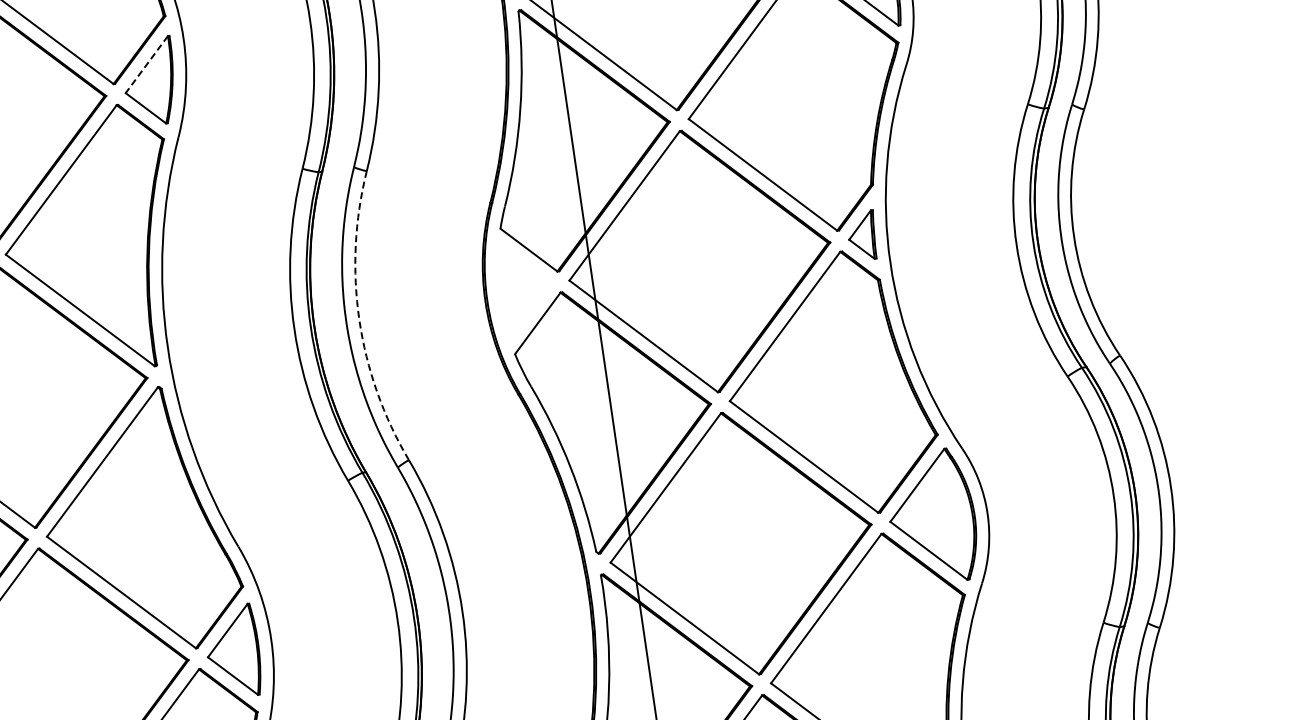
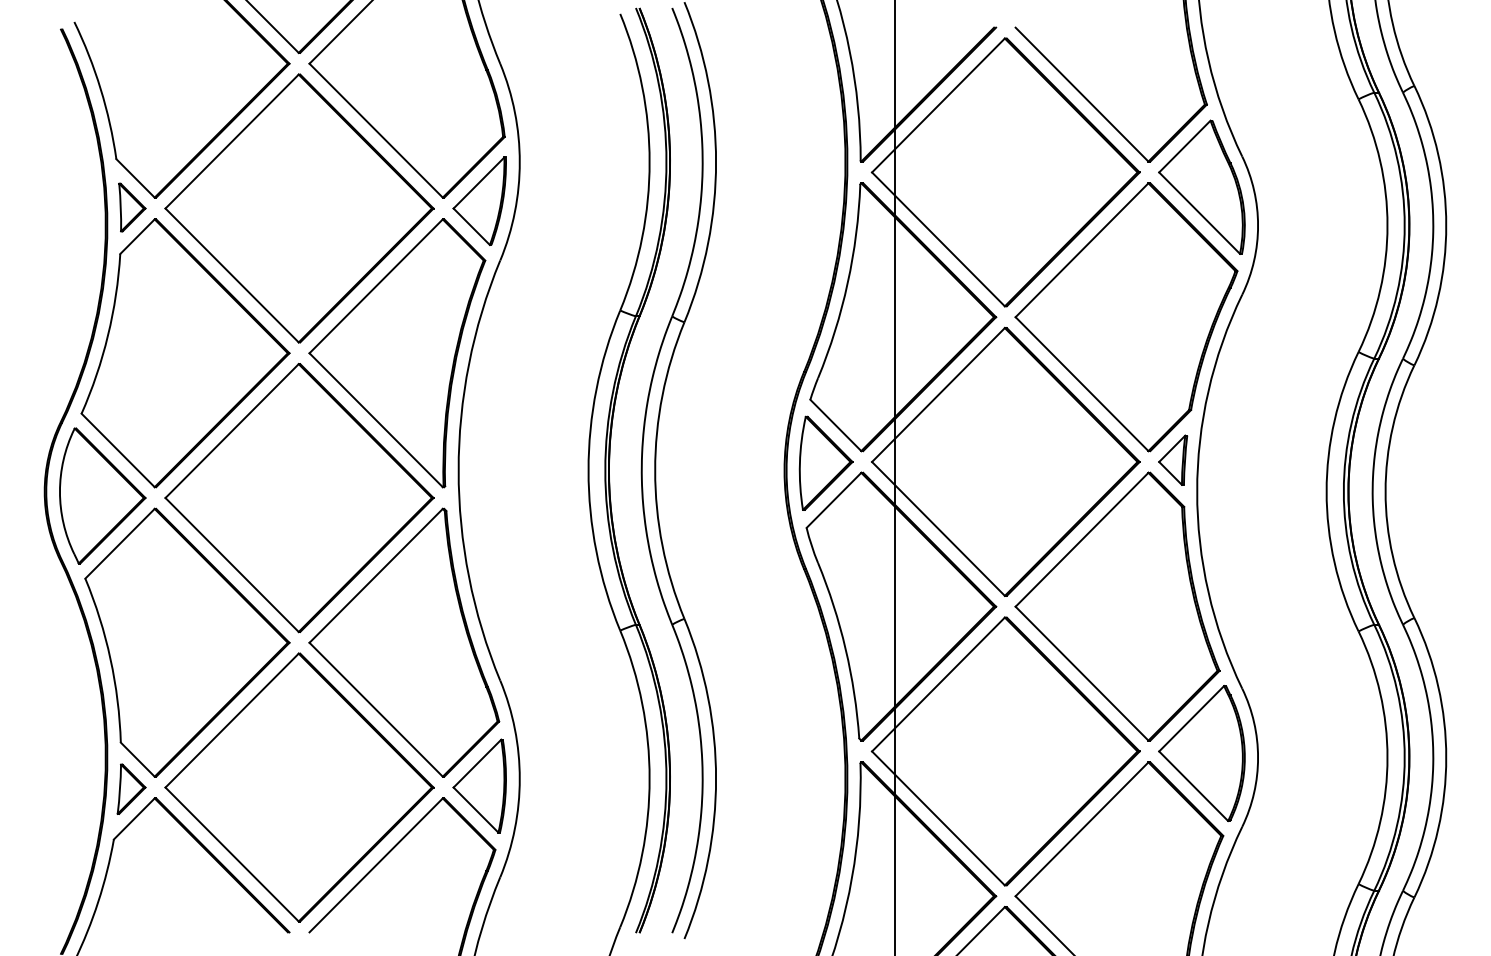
line: (146, 65) -> (478, 183), dashed -> solid
part: (524, 287) -> (825, 462), added
arc: (359, 319) -> (655, 470), dashed -> solid

